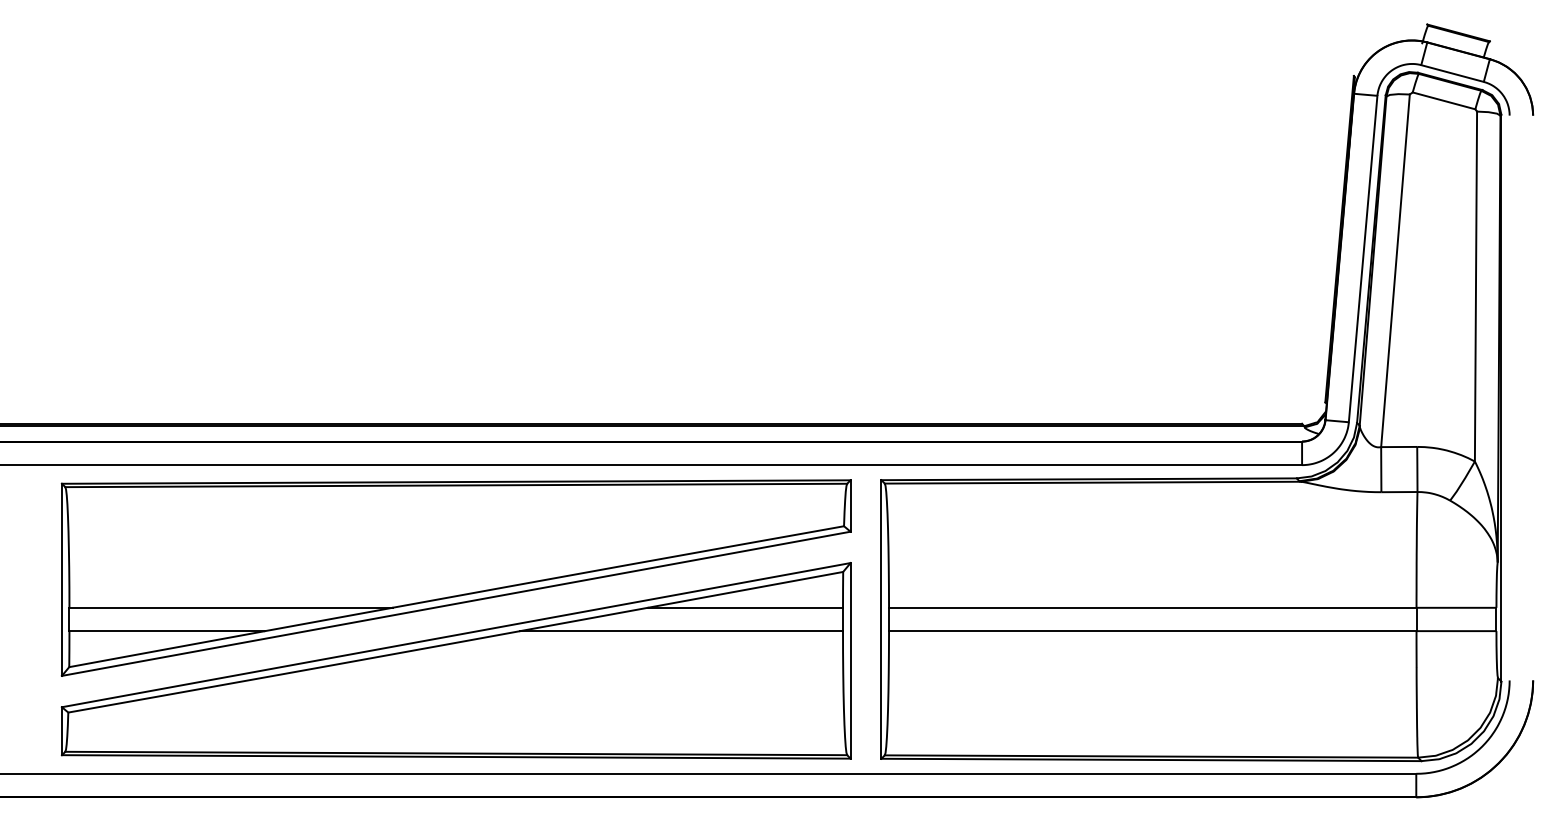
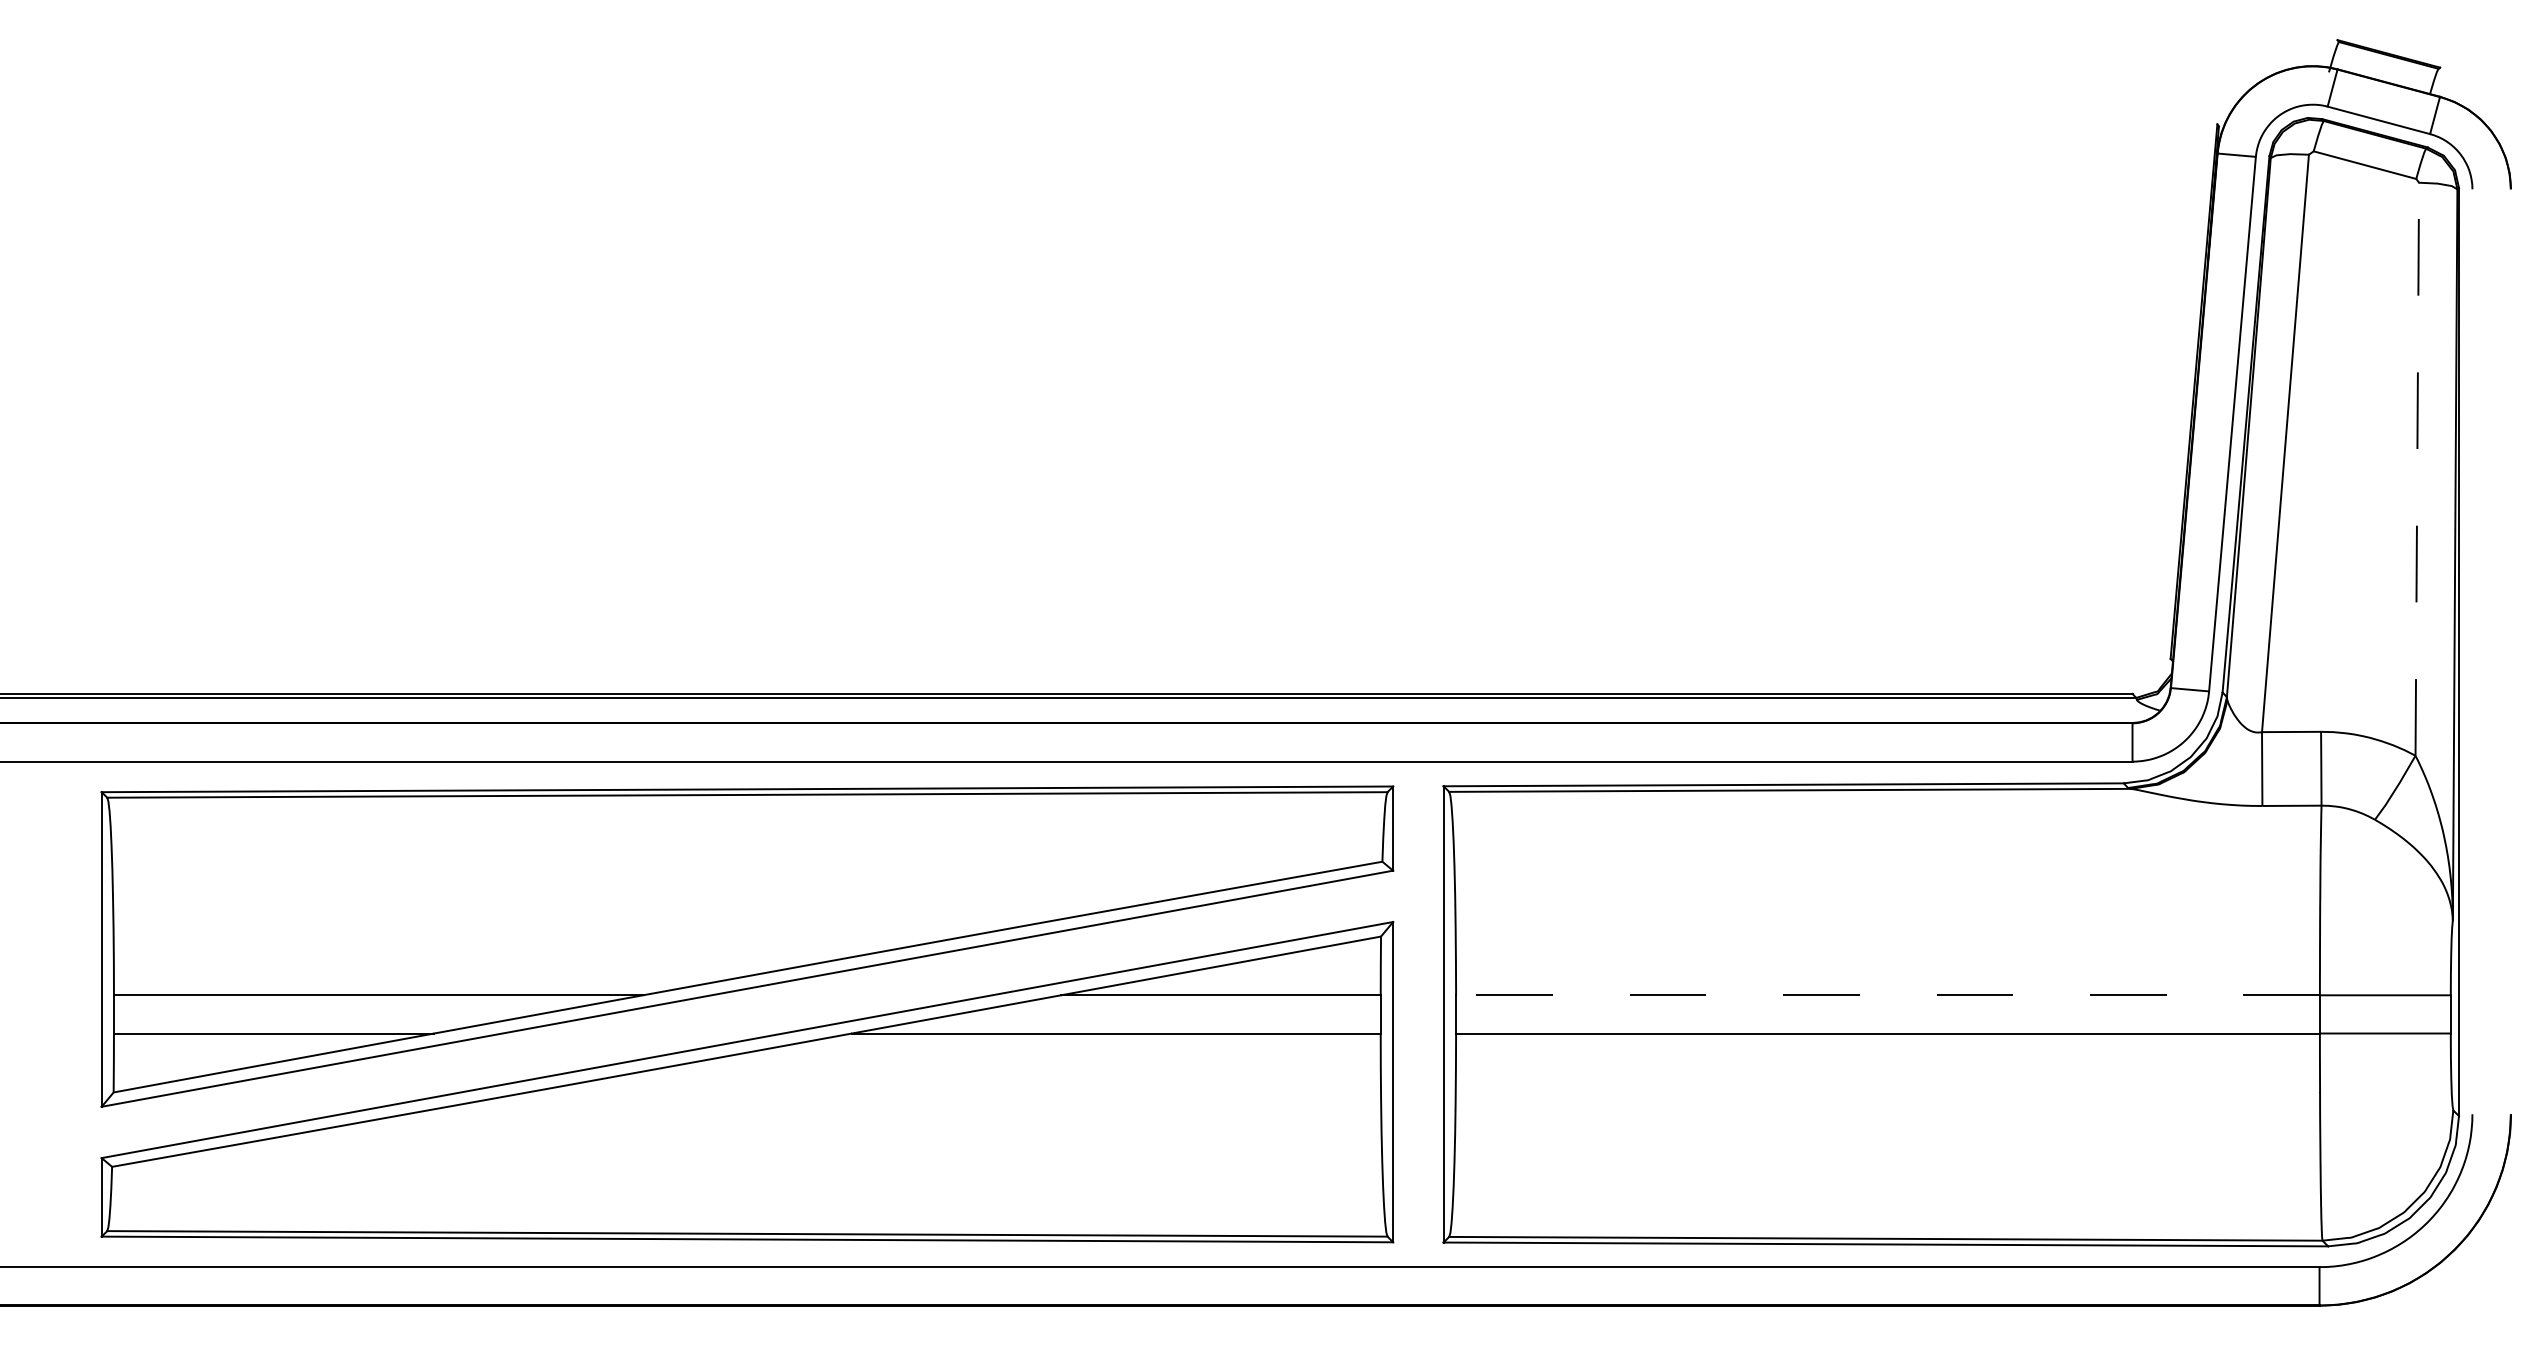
line: (1475, 286) -> (2416, 469), solid -> dashed
line: (1152, 607) -> (1887, 994), solid -> dashed

